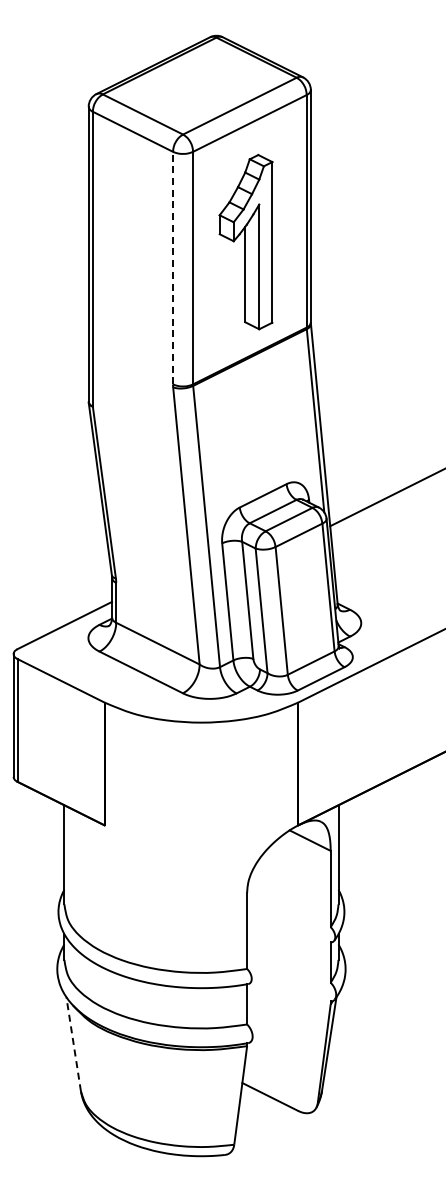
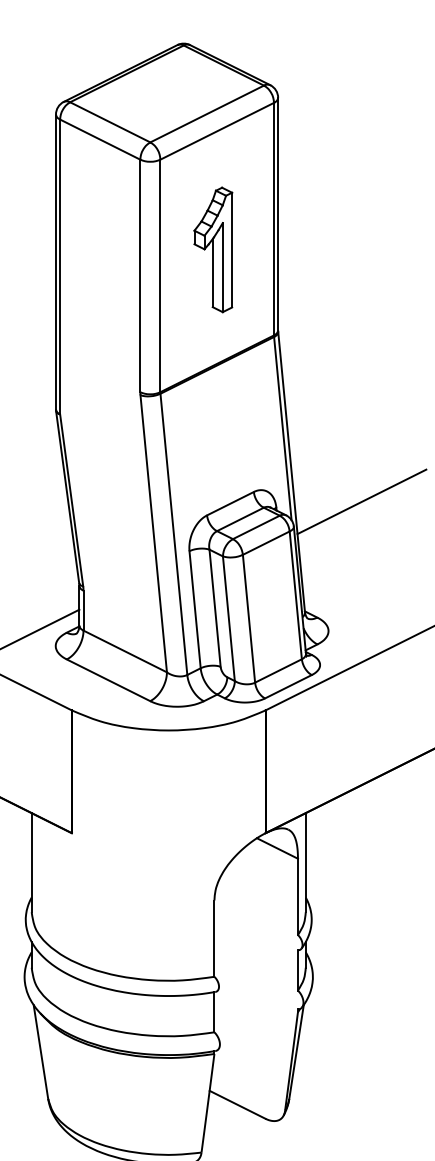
part: (245, 241) -> (212, 249), size x0.71
line: (173, 267) -> (140, 275), dashed -> solid
line: (73, 1044) -> (40, 1052), dashed -> solid

